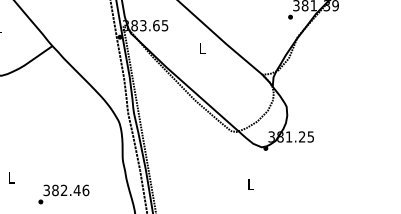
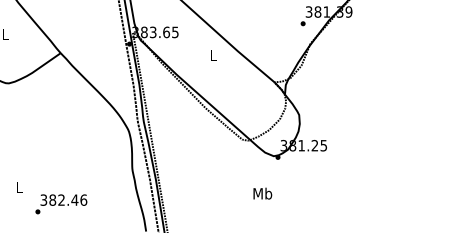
text: (250, 183) -> (262, 193), L -> Mb
text: (64, 194) -> (61, 204), moved

